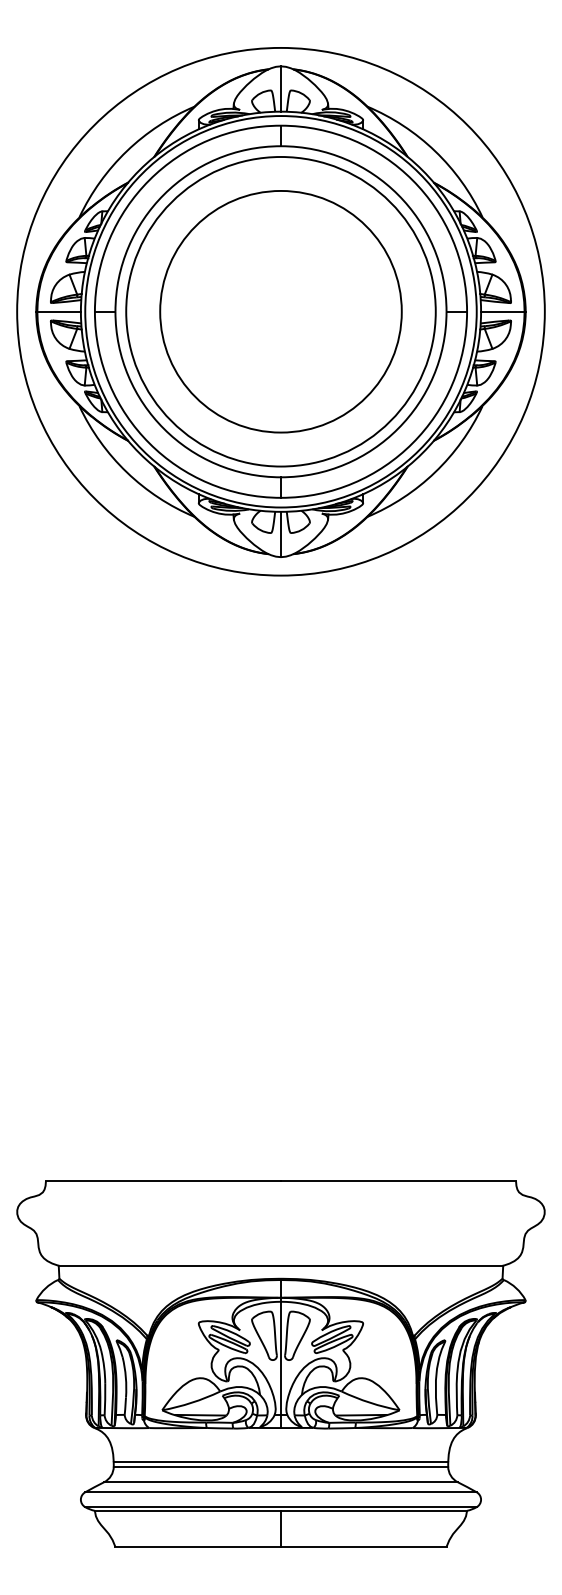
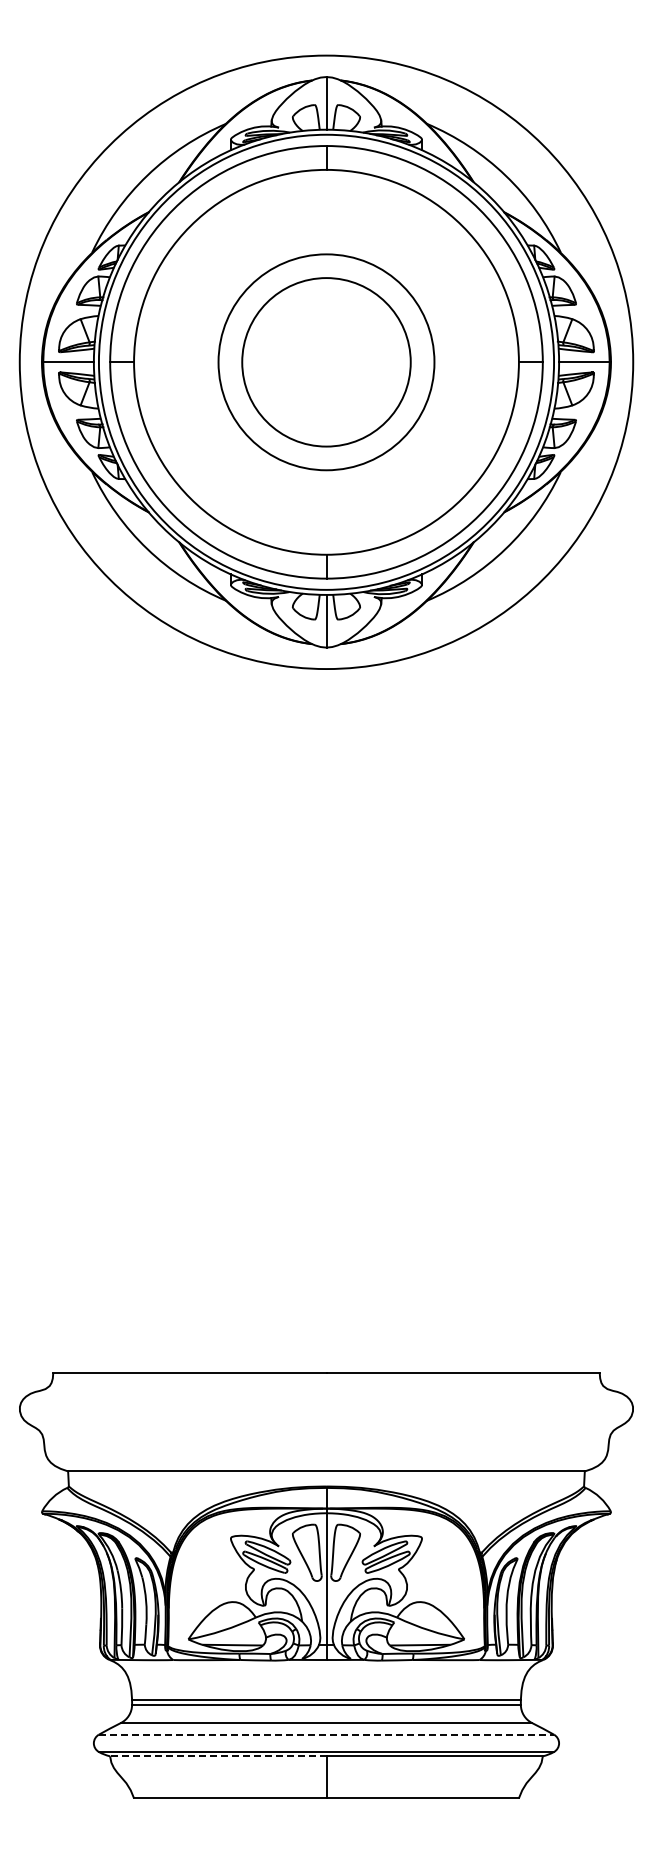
circle: (281, 311) -> (326, 361), size x0.6
circle: (281, 311) -> (326, 362), size x0.6
line: (281, 1492) -> (326, 1734), solid -> dashed
line: (187, 1511) -> (217, 1756), solid -> dashed

